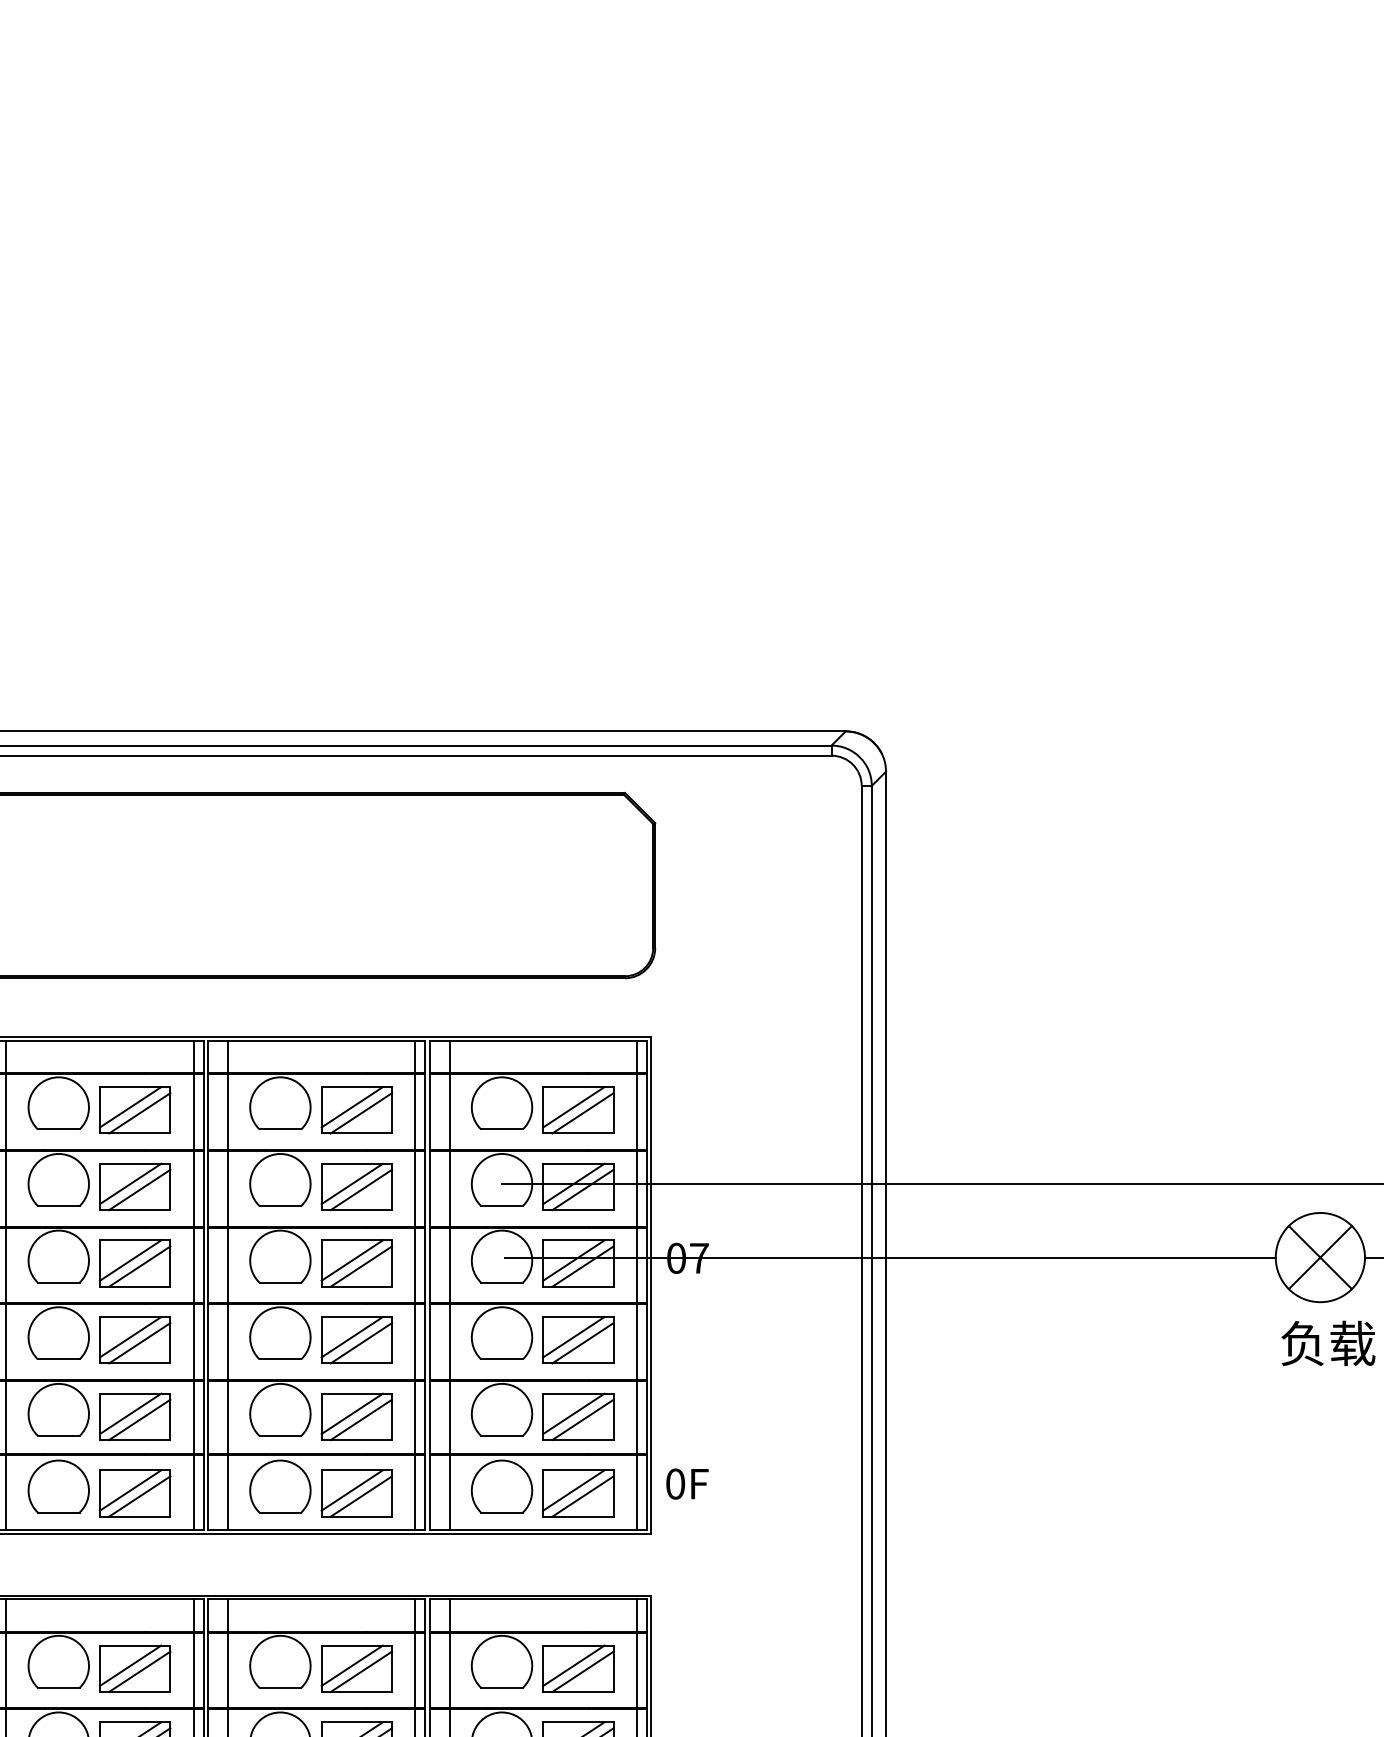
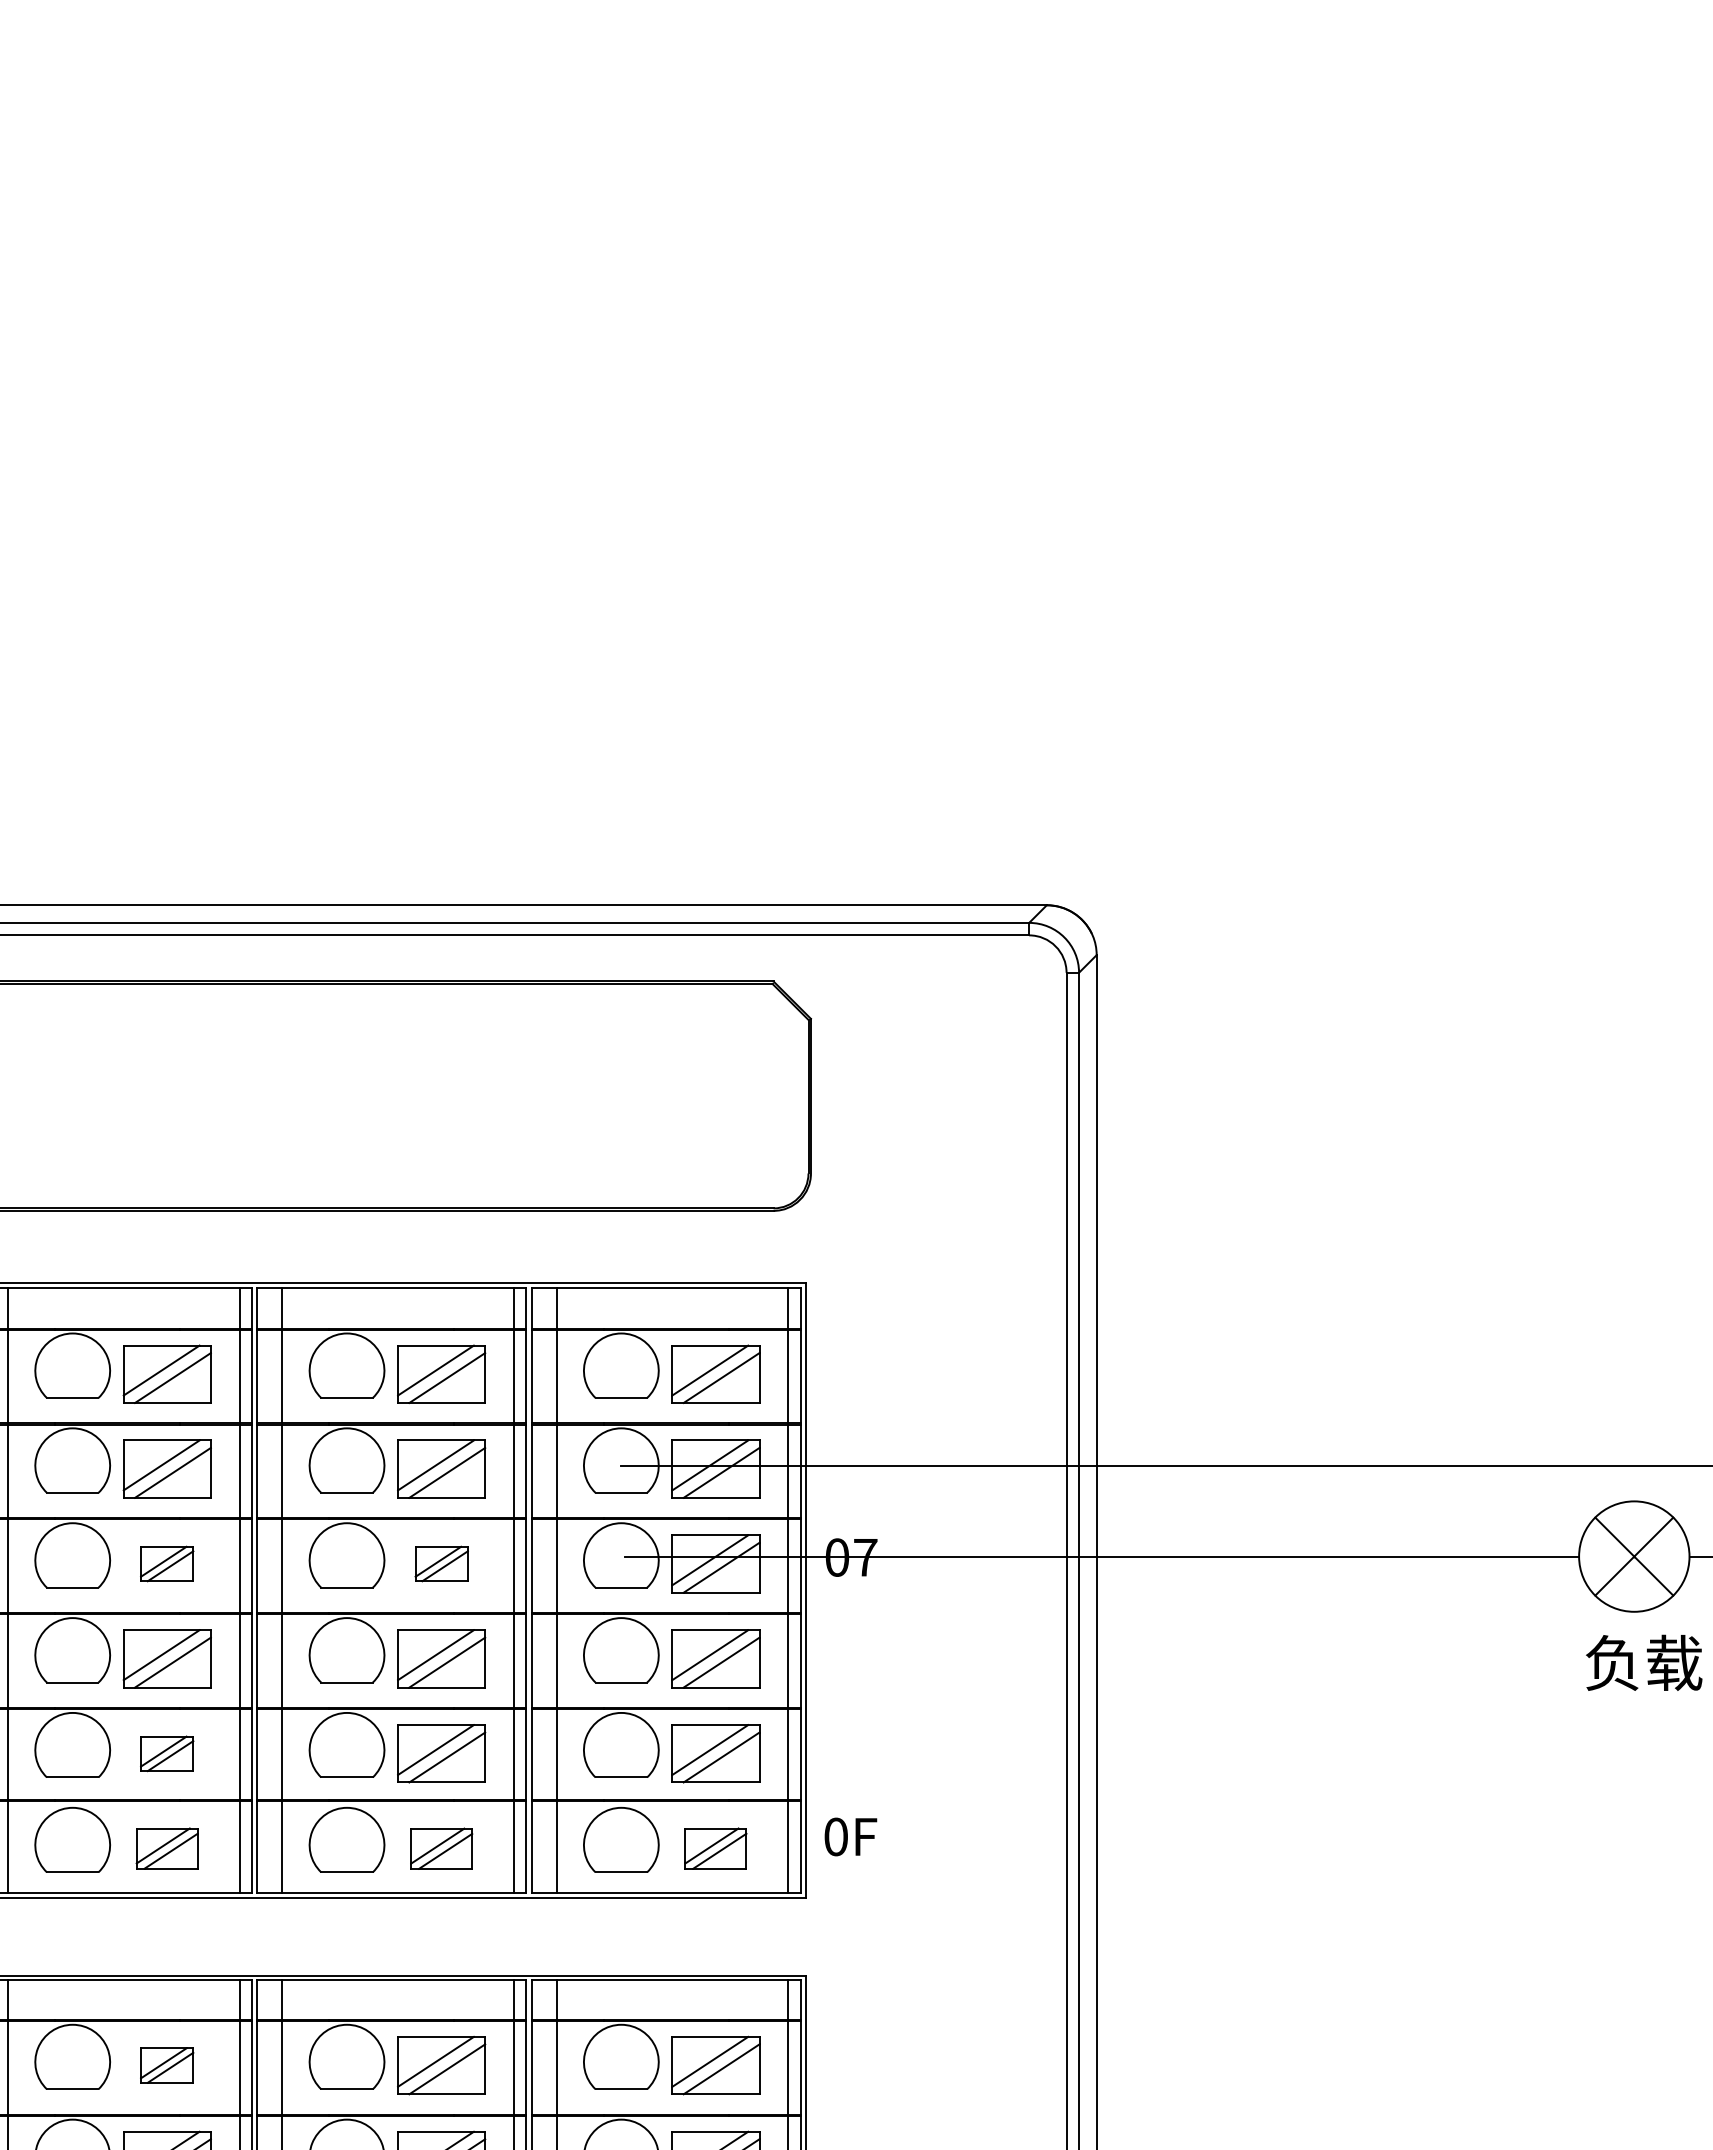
part: (134, 1263) -> (166, 1563), size x0.6
part: (356, 1263) -> (441, 1563), size x0.6
part: (134, 1416) -> (166, 1753), size x0.6
part: (134, 1493) -> (166, 1848), size x0.7
part: (356, 1493) -> (441, 1848), size x0.7
part: (578, 1493) -> (715, 1848), size x0.7
part: (134, 1668) -> (166, 2065), size x0.6

